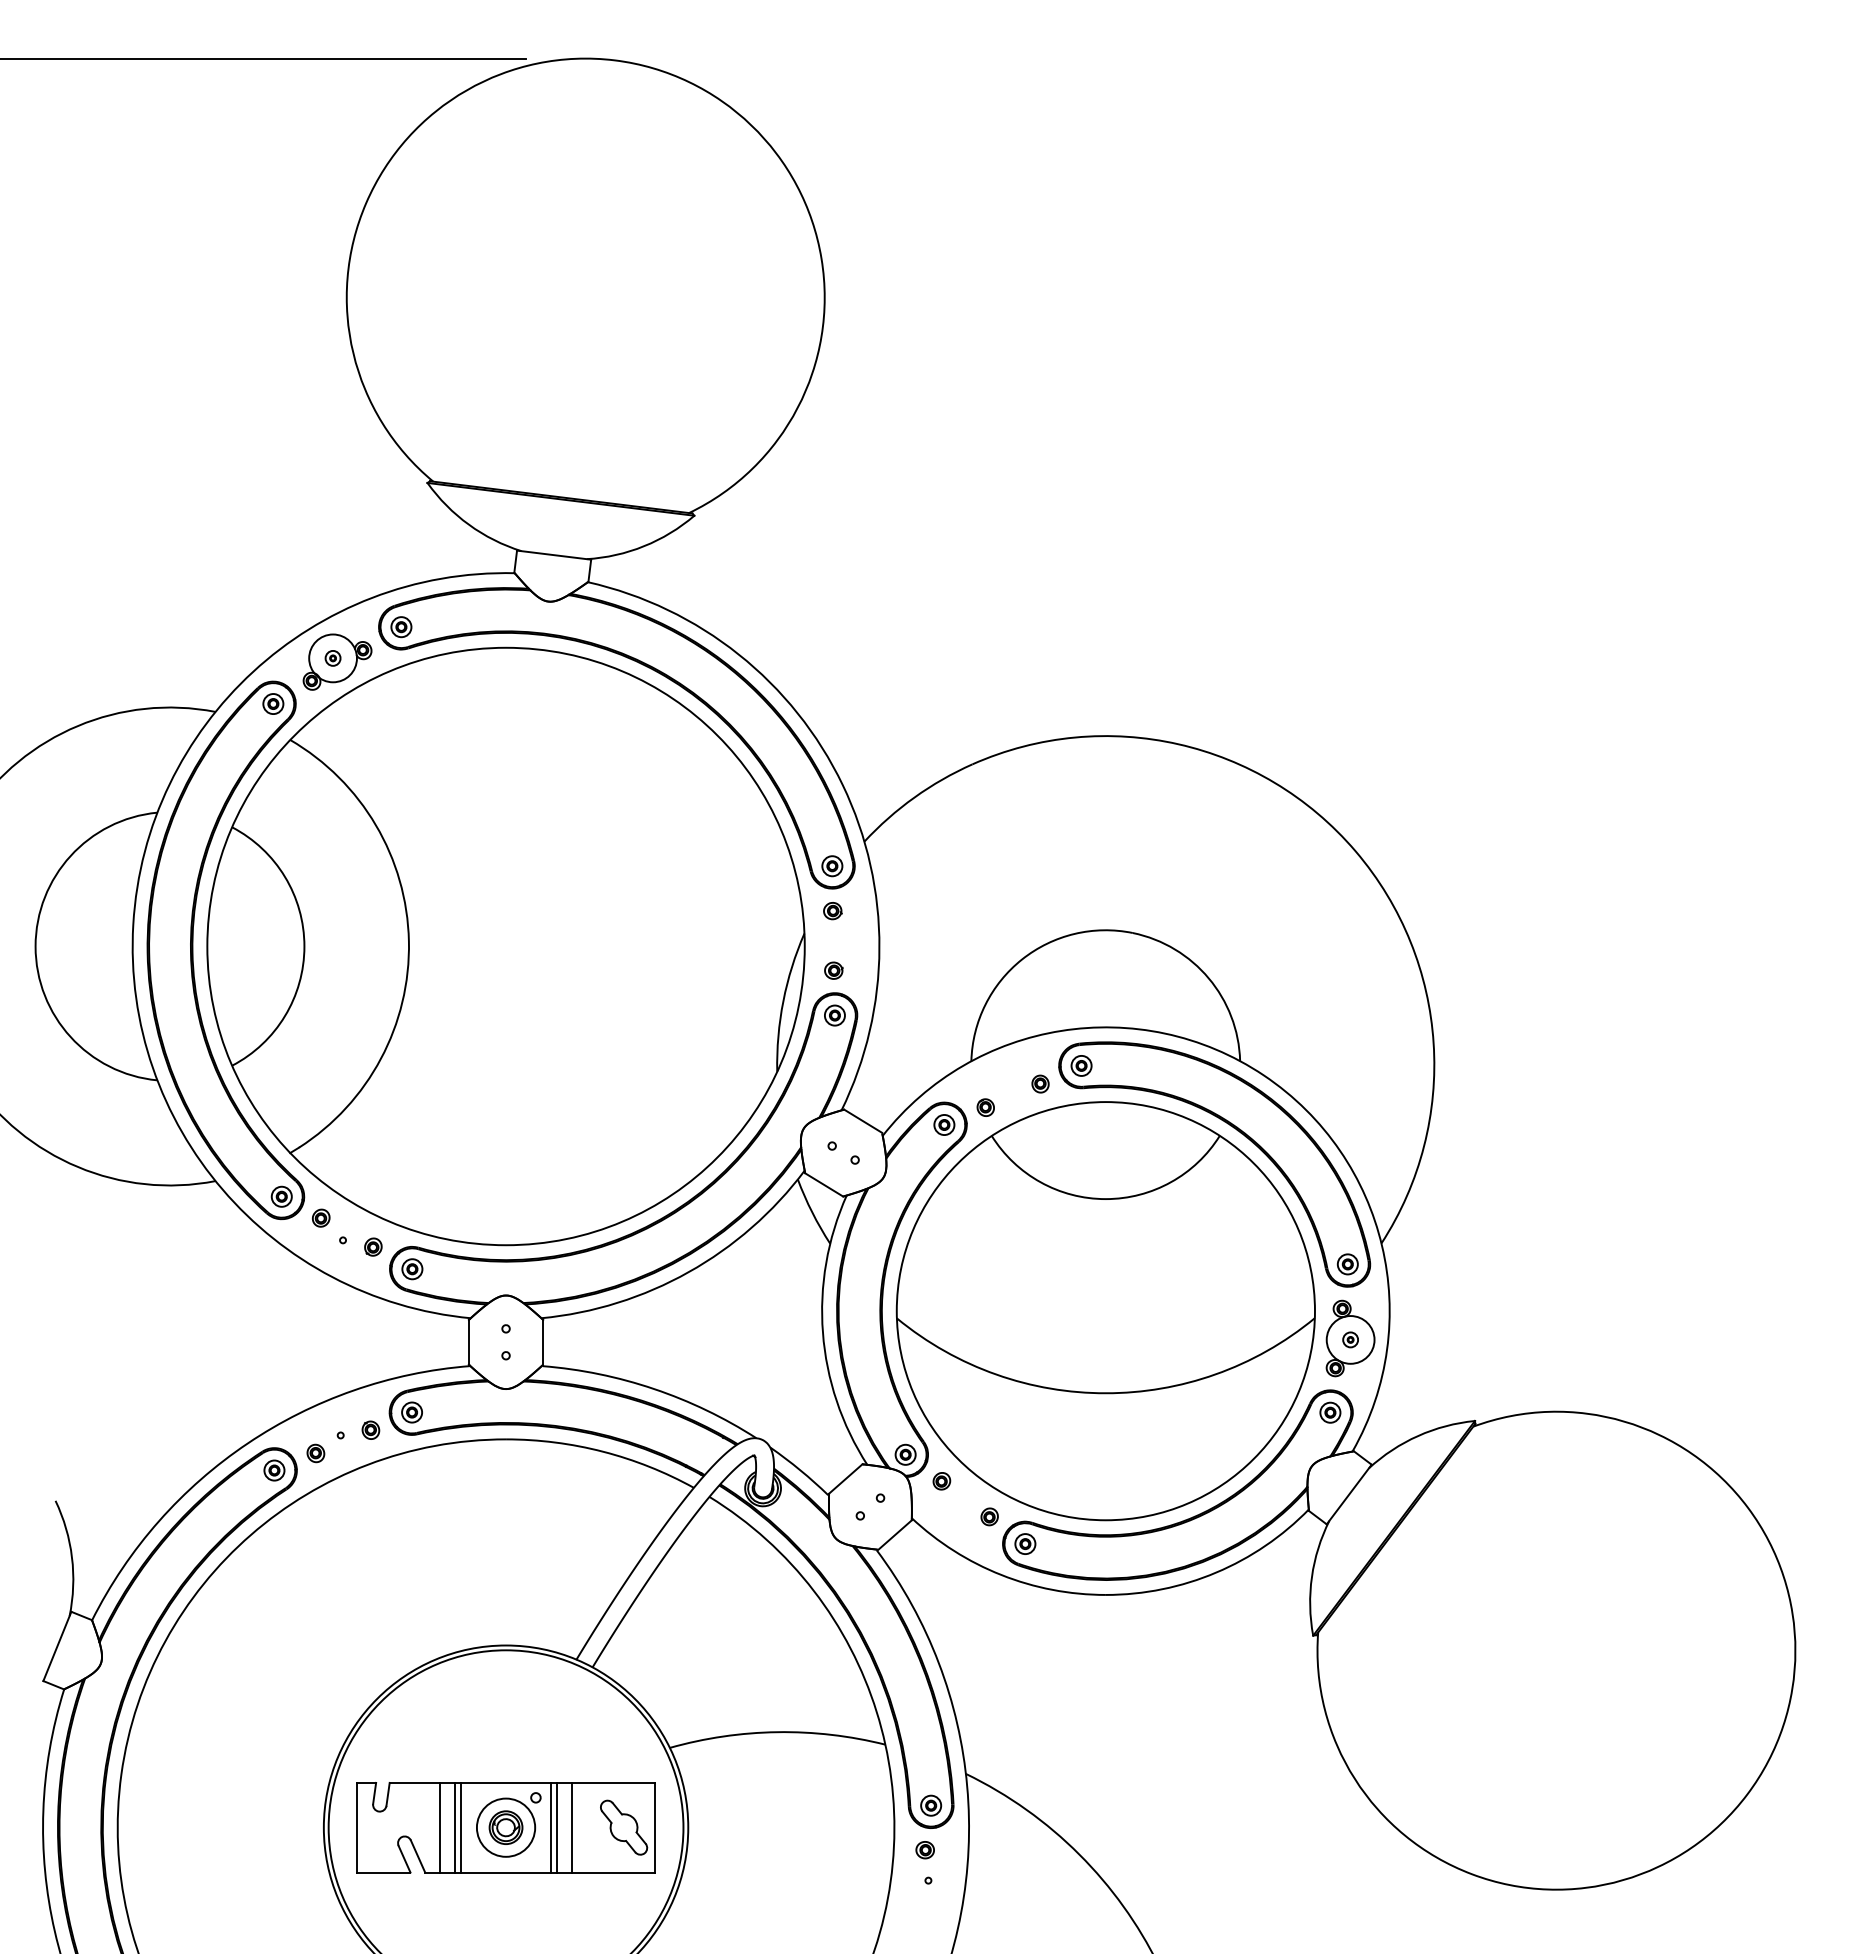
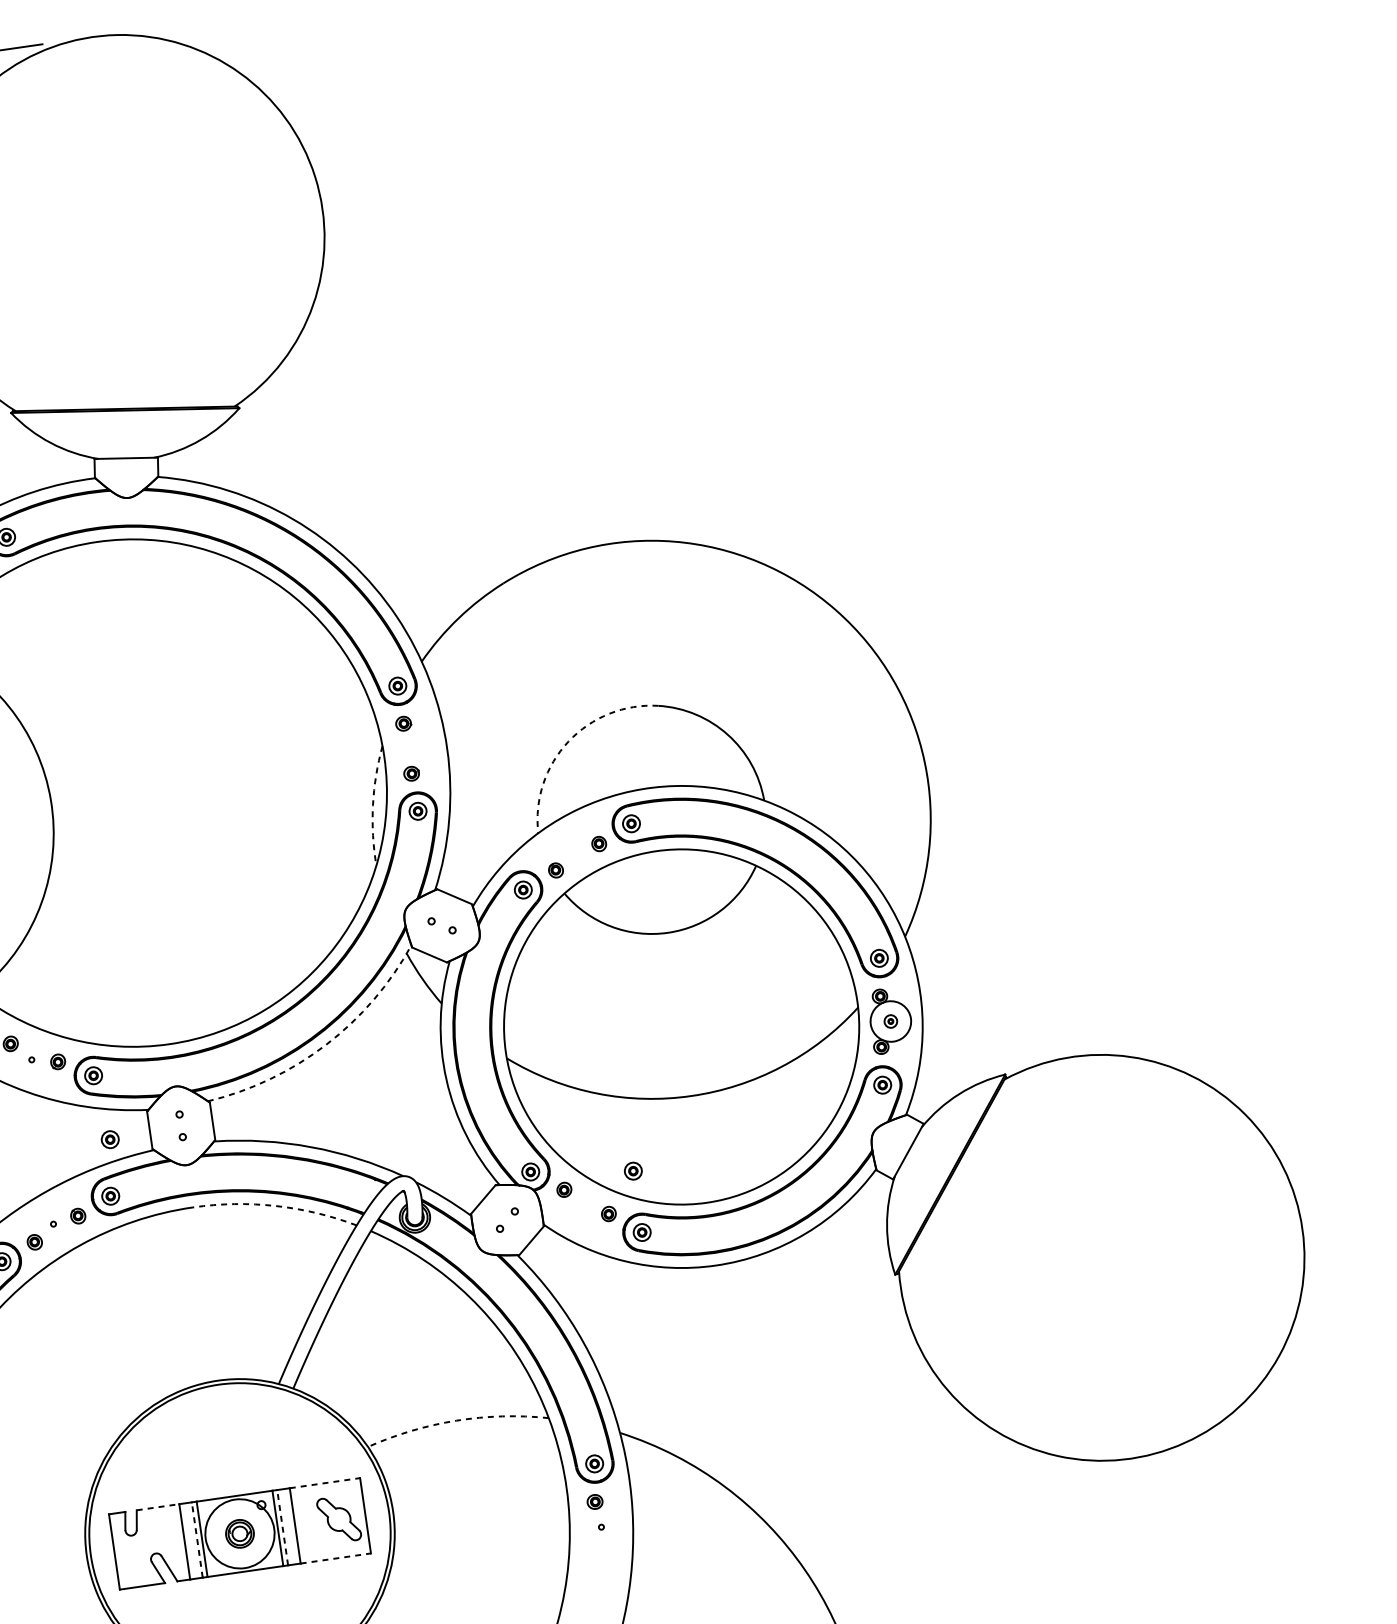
arc: (1022, 959) -> (568, 741), solid -> dashed
arc: (783, 1001) -> (373, 805), solid -> dashed
arc: (688, 1272) -> (326, 1045), solid -> dashed
part: (420, 1346) -> (109, 1139), added
arc: (603, 1451) -> (276, 1205), solid -> dashed
part: (1025, 1470) -> (633, 1170), added
arc: (777, 1732) -> (456, 1420), solid -> dashed
line: (415, 1782) -> (158, 1506), solid -> dashed
line: (613, 1782) -> (324, 1482), solid -> dashed
line: (455, 1827) -> (197, 1539), solid -> dashed
circle: (505, 1827) -> (239, 1533), size x1.4
line: (556, 1827) -> (282, 1527), solid -> dashed
line: (613, 1872) -> (335, 1558), solid -> dashed

